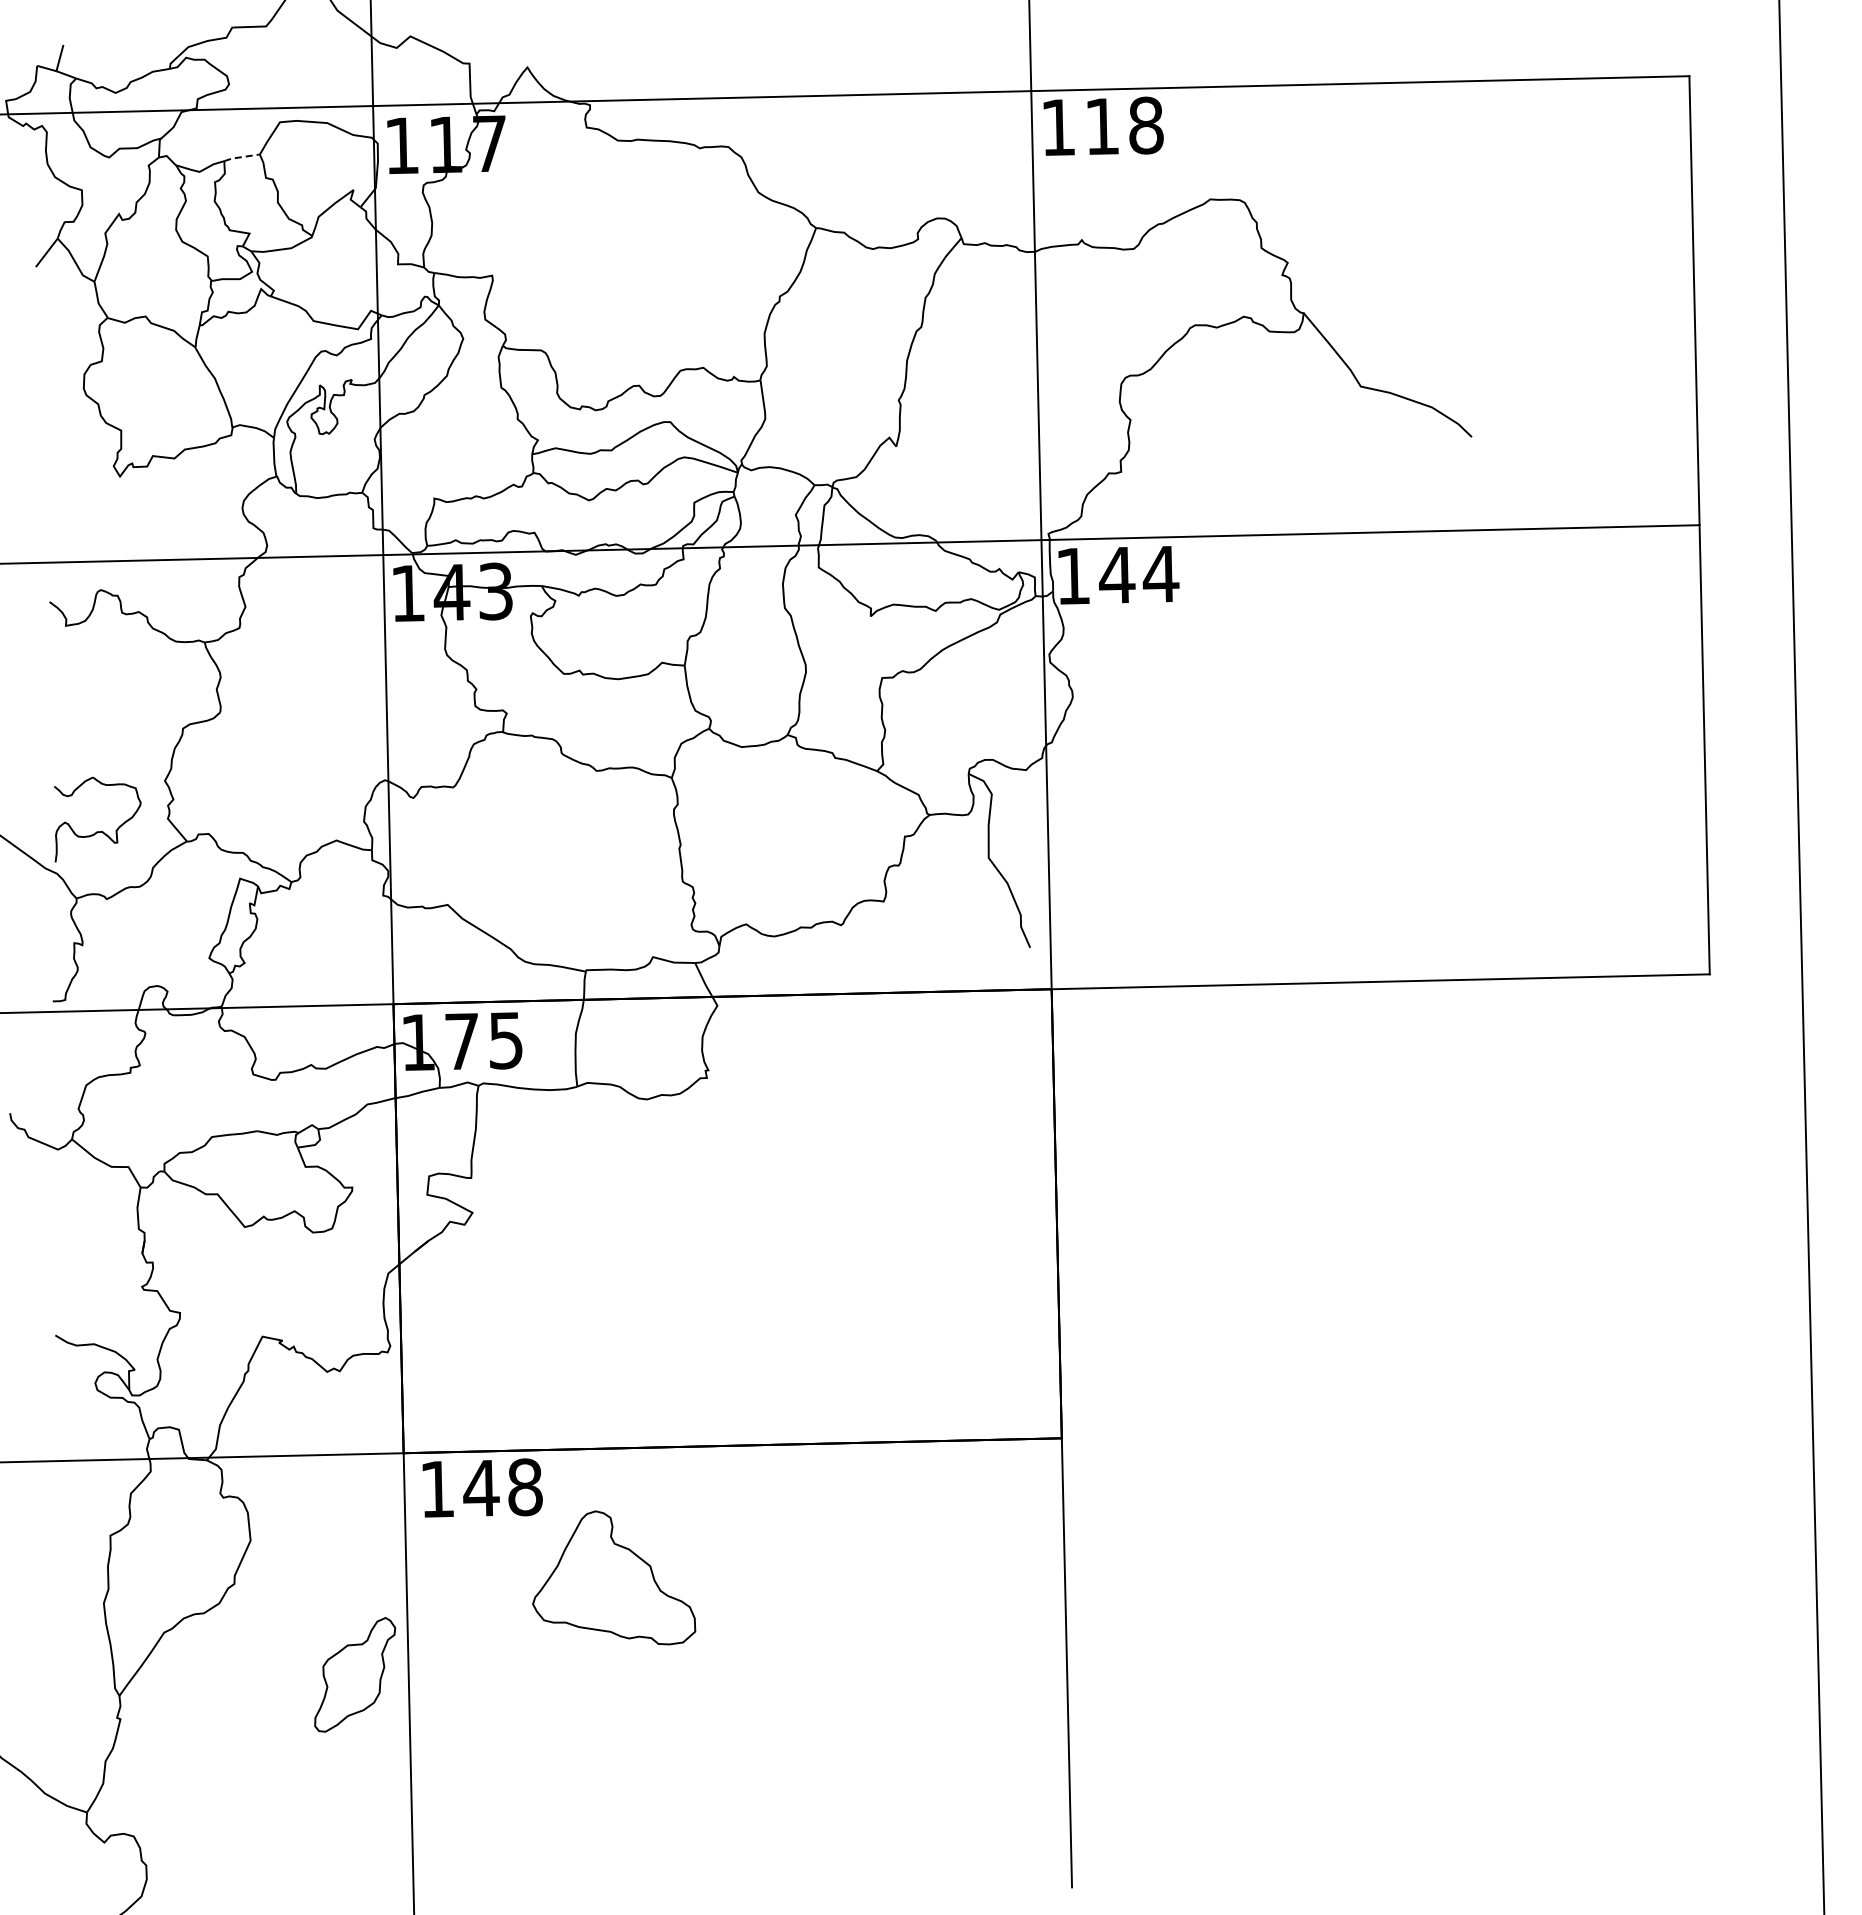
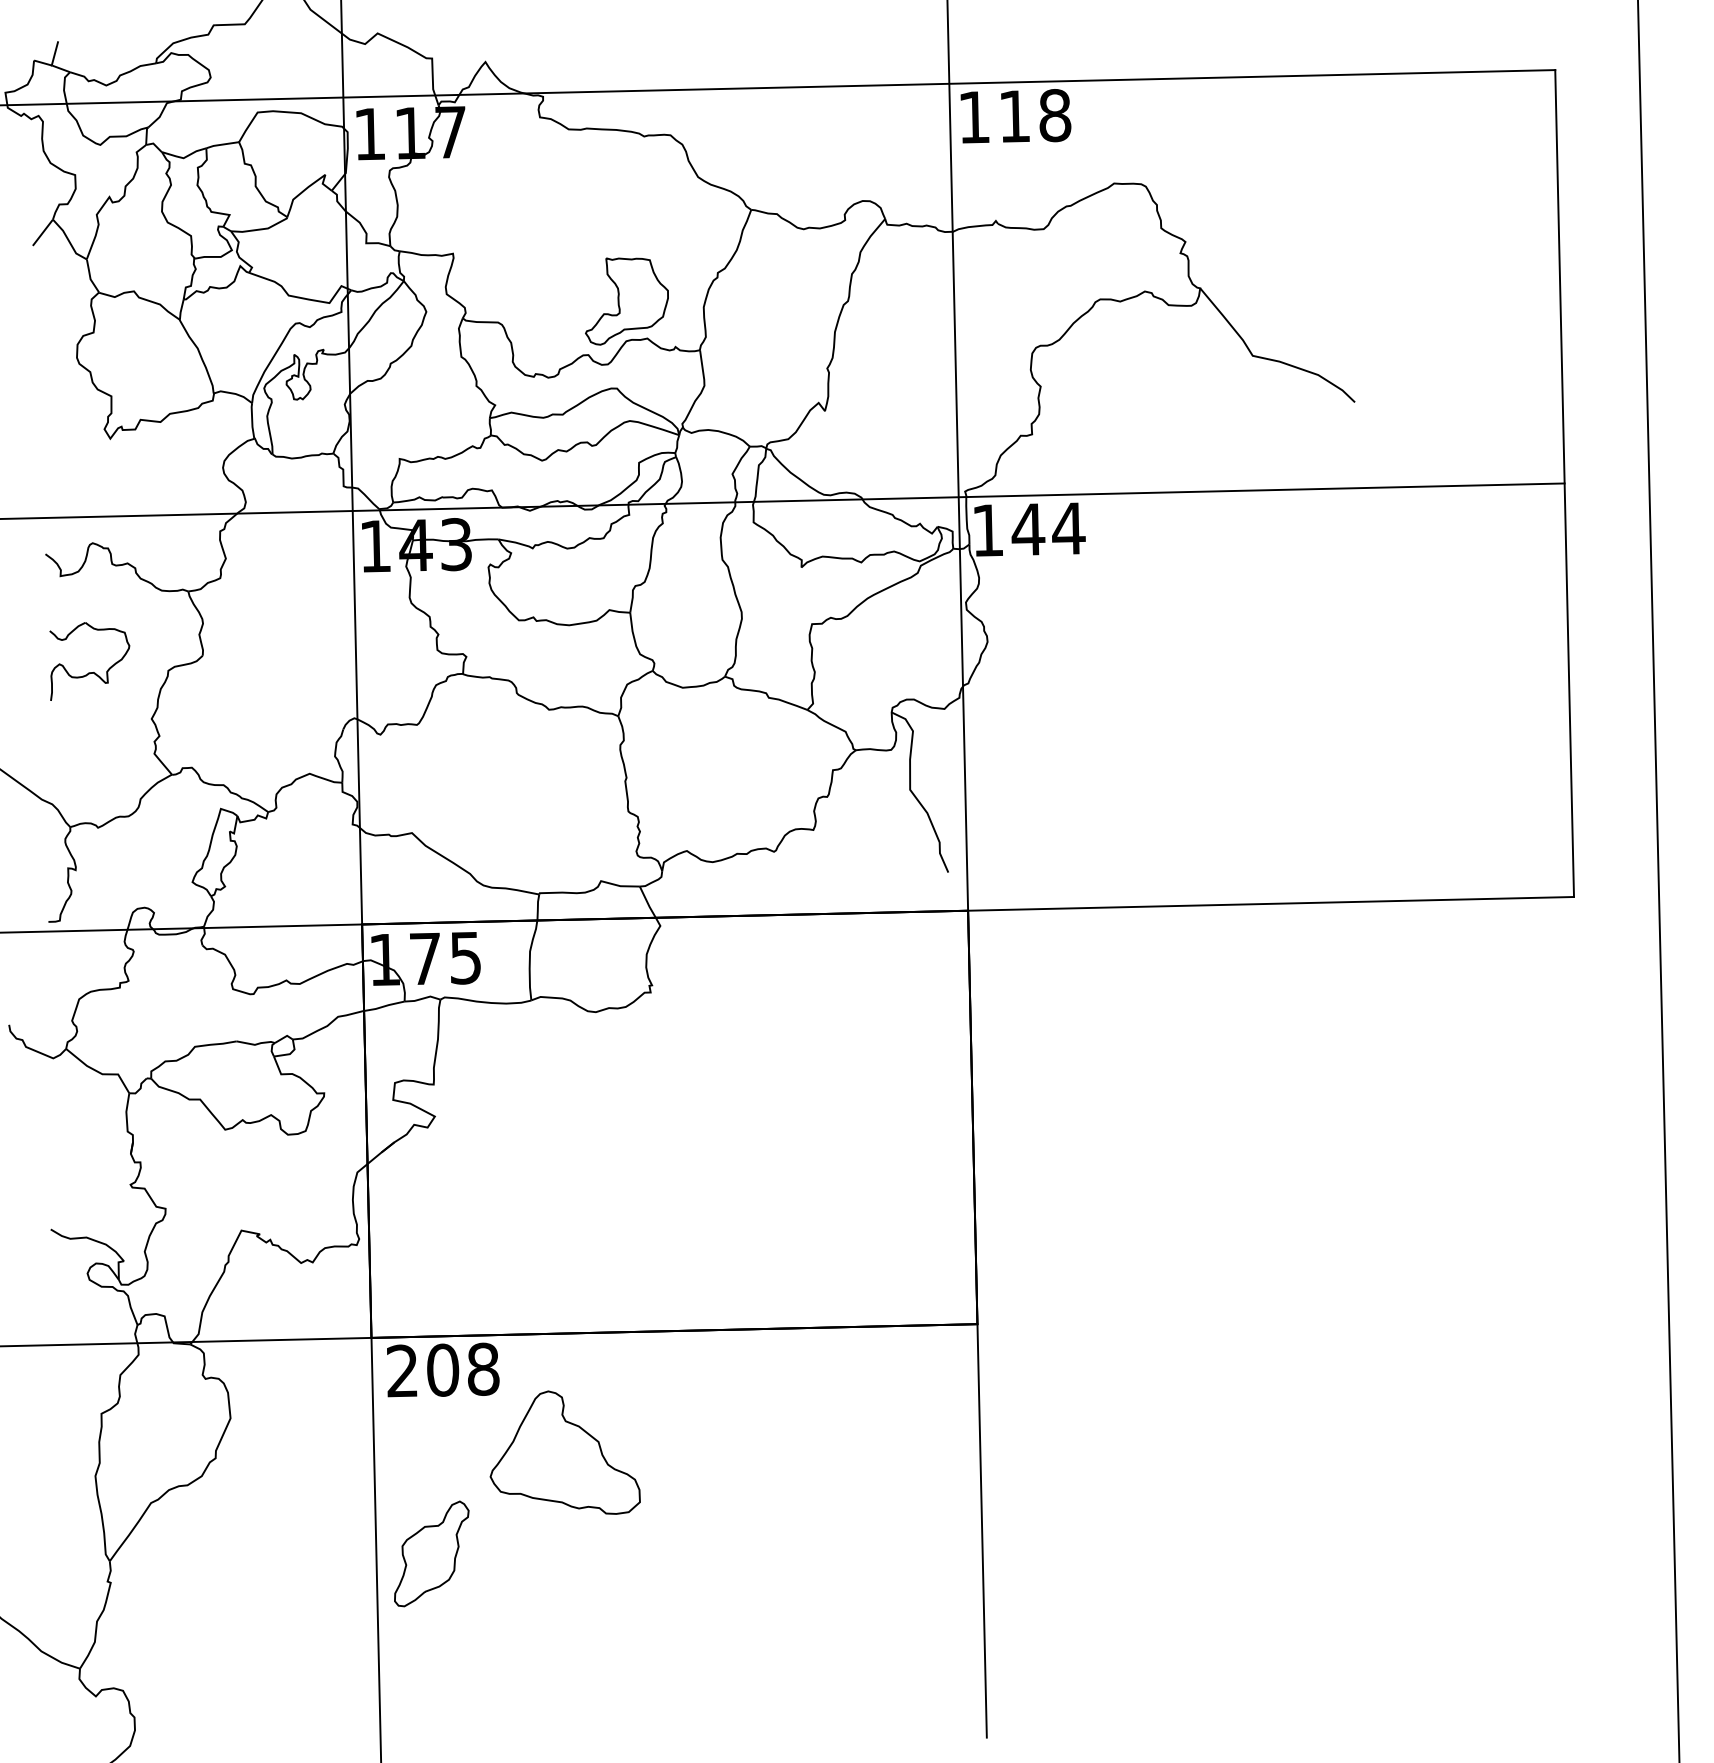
line: (241, 157) -> (222, 144), dashed -> solid
part: (680, 327) -> (626, 301), added
part: (97, 831) -> (89, 672), moved
text: (459, 1488) -> (422, 1370), 148 -> 208
part: (355, 1674) -> (432, 1553), moved

